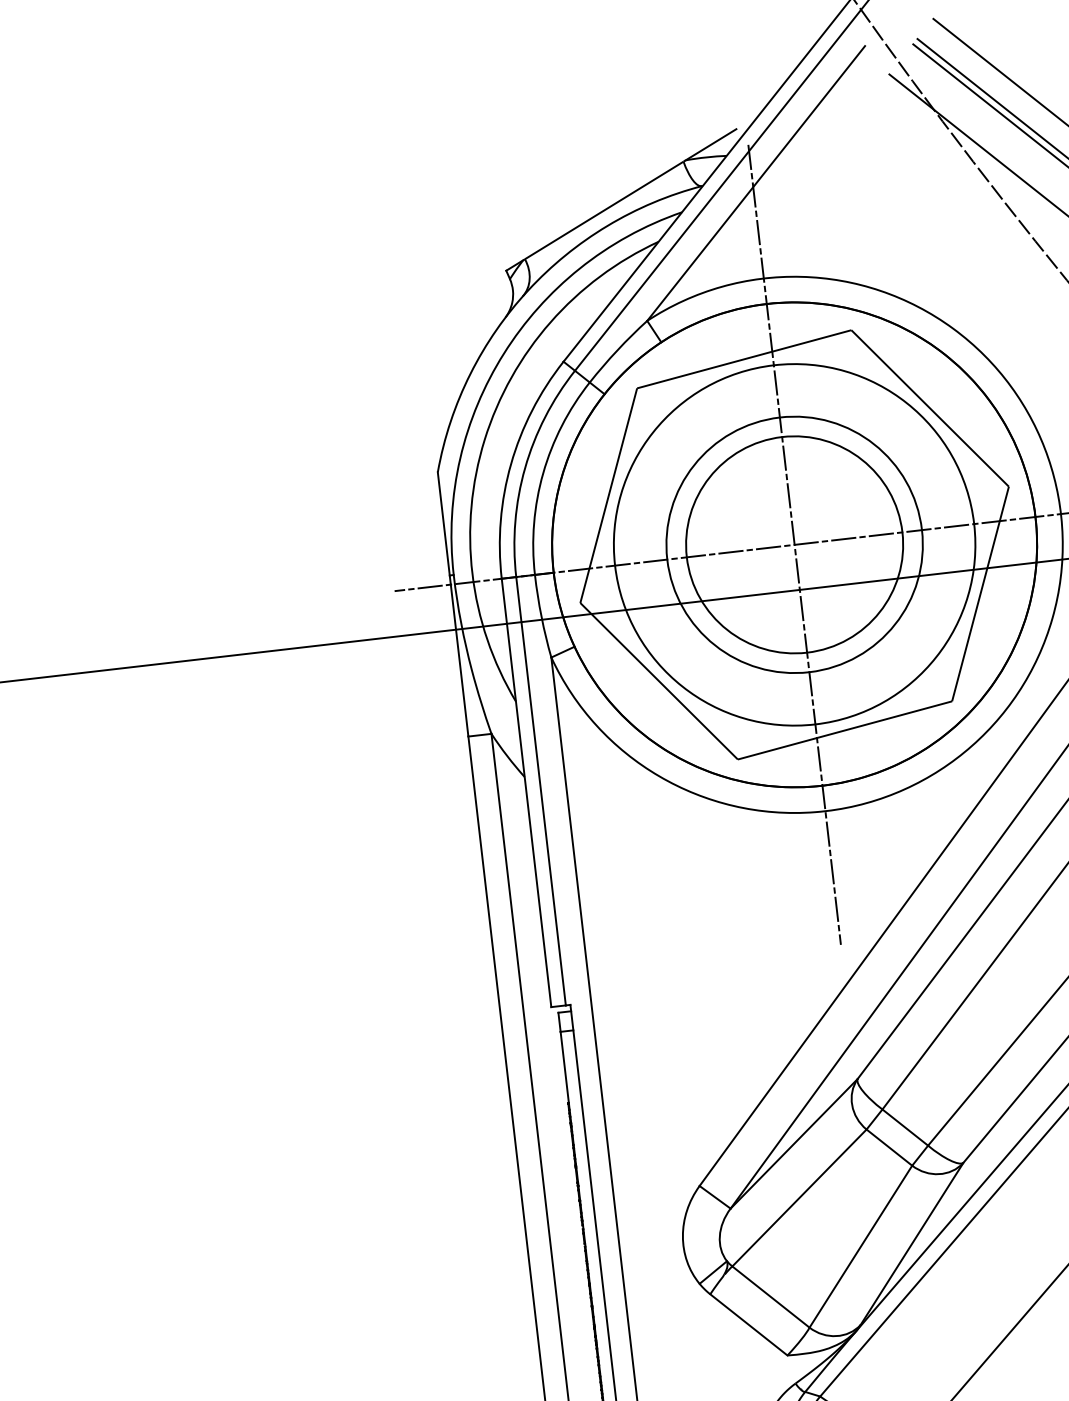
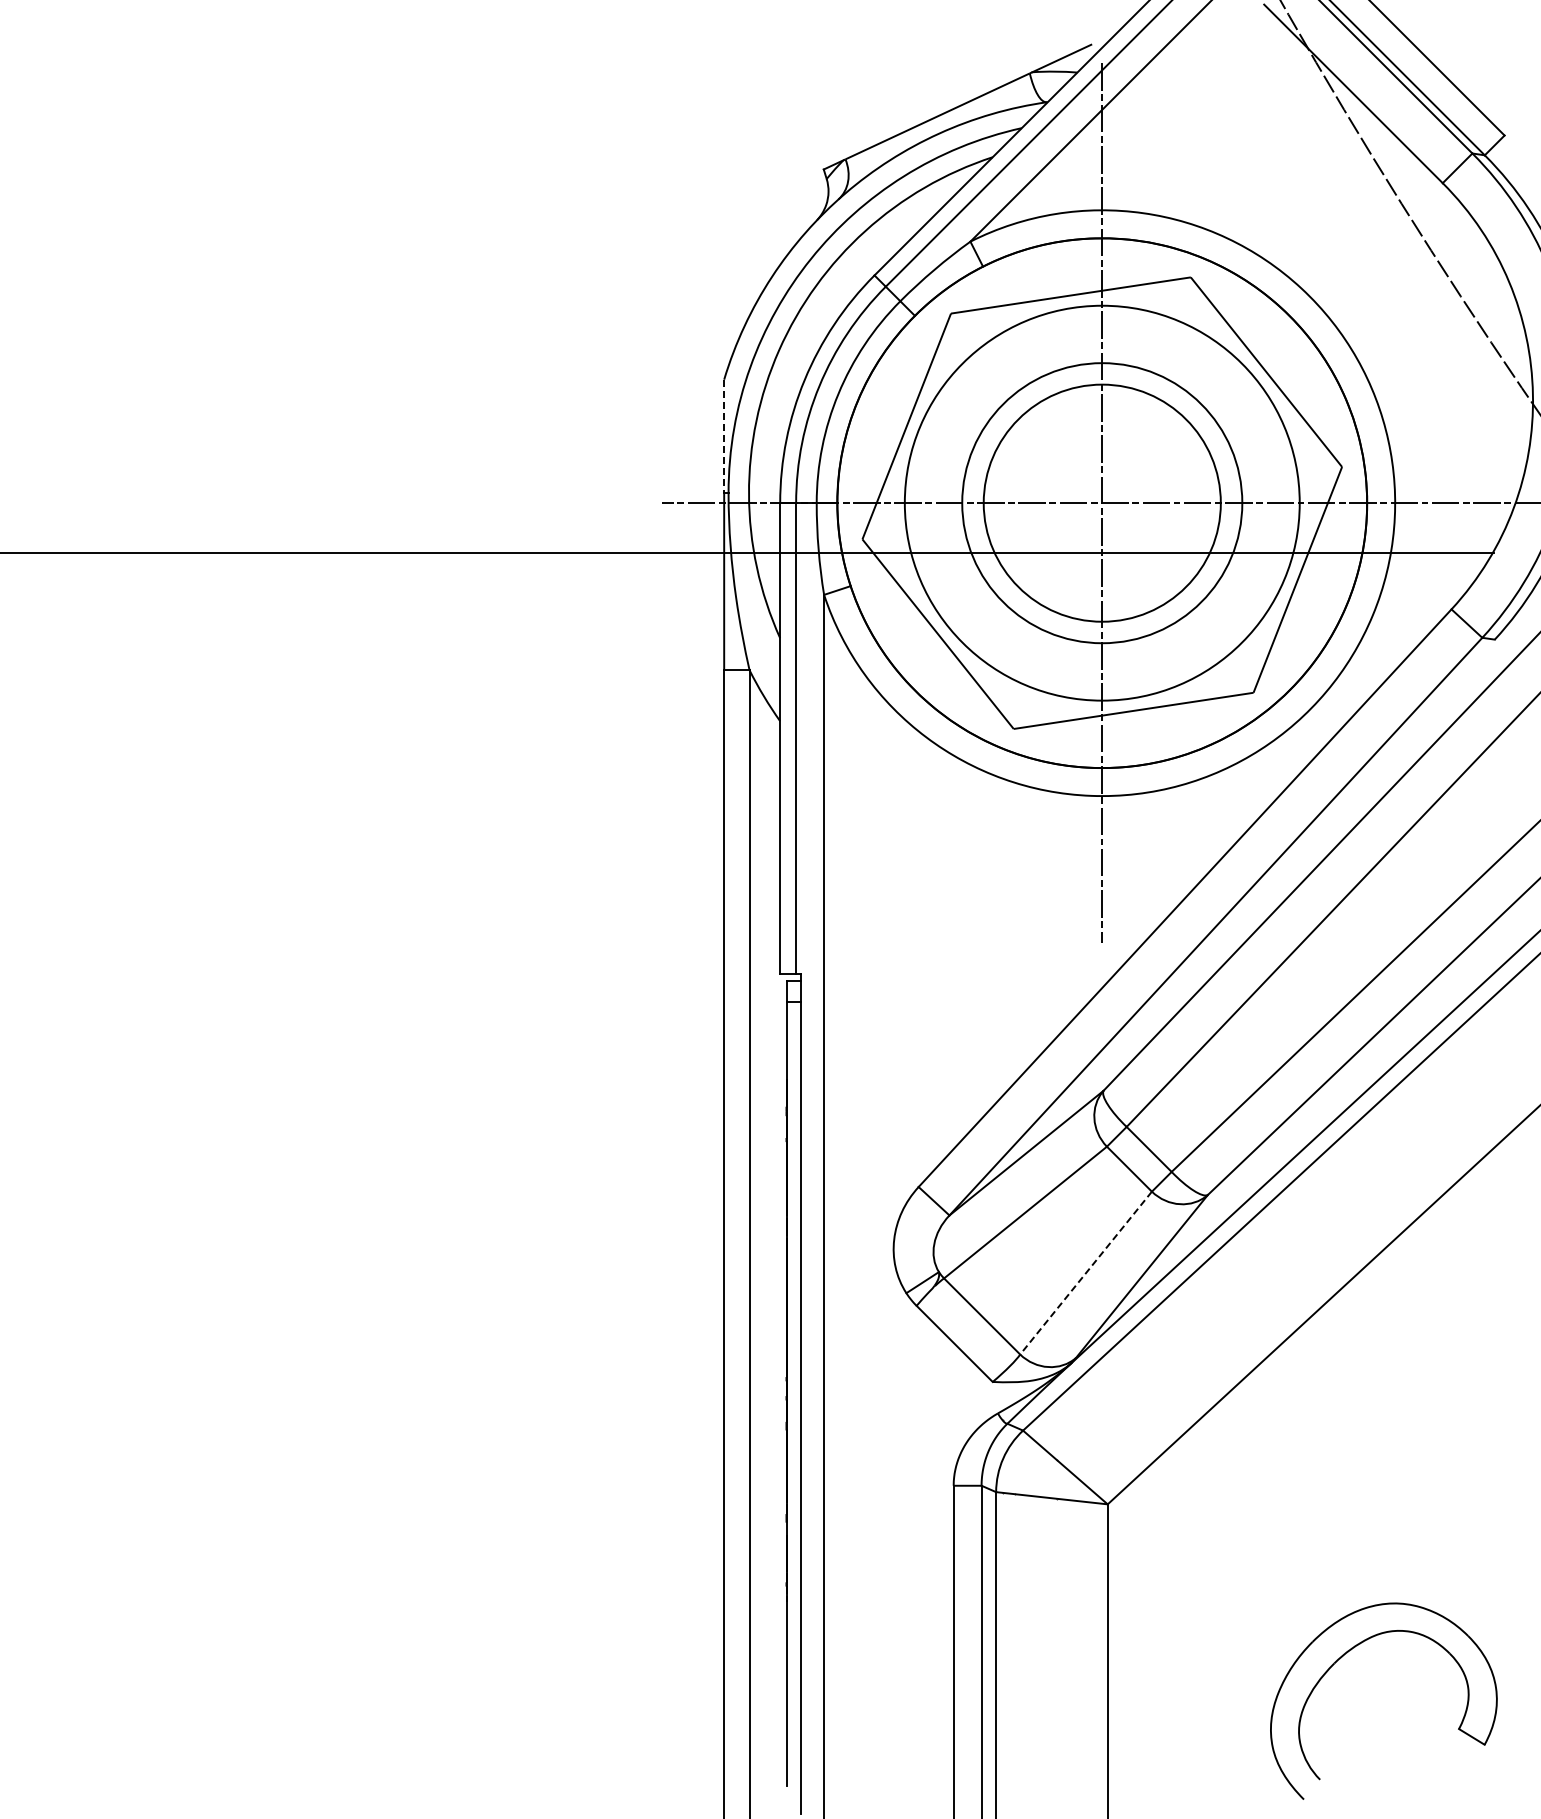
line: (444, 523) -> (724, 436), solid -> dashed
line: (861, 1246) -> (1086, 1273), solid -> dashed

